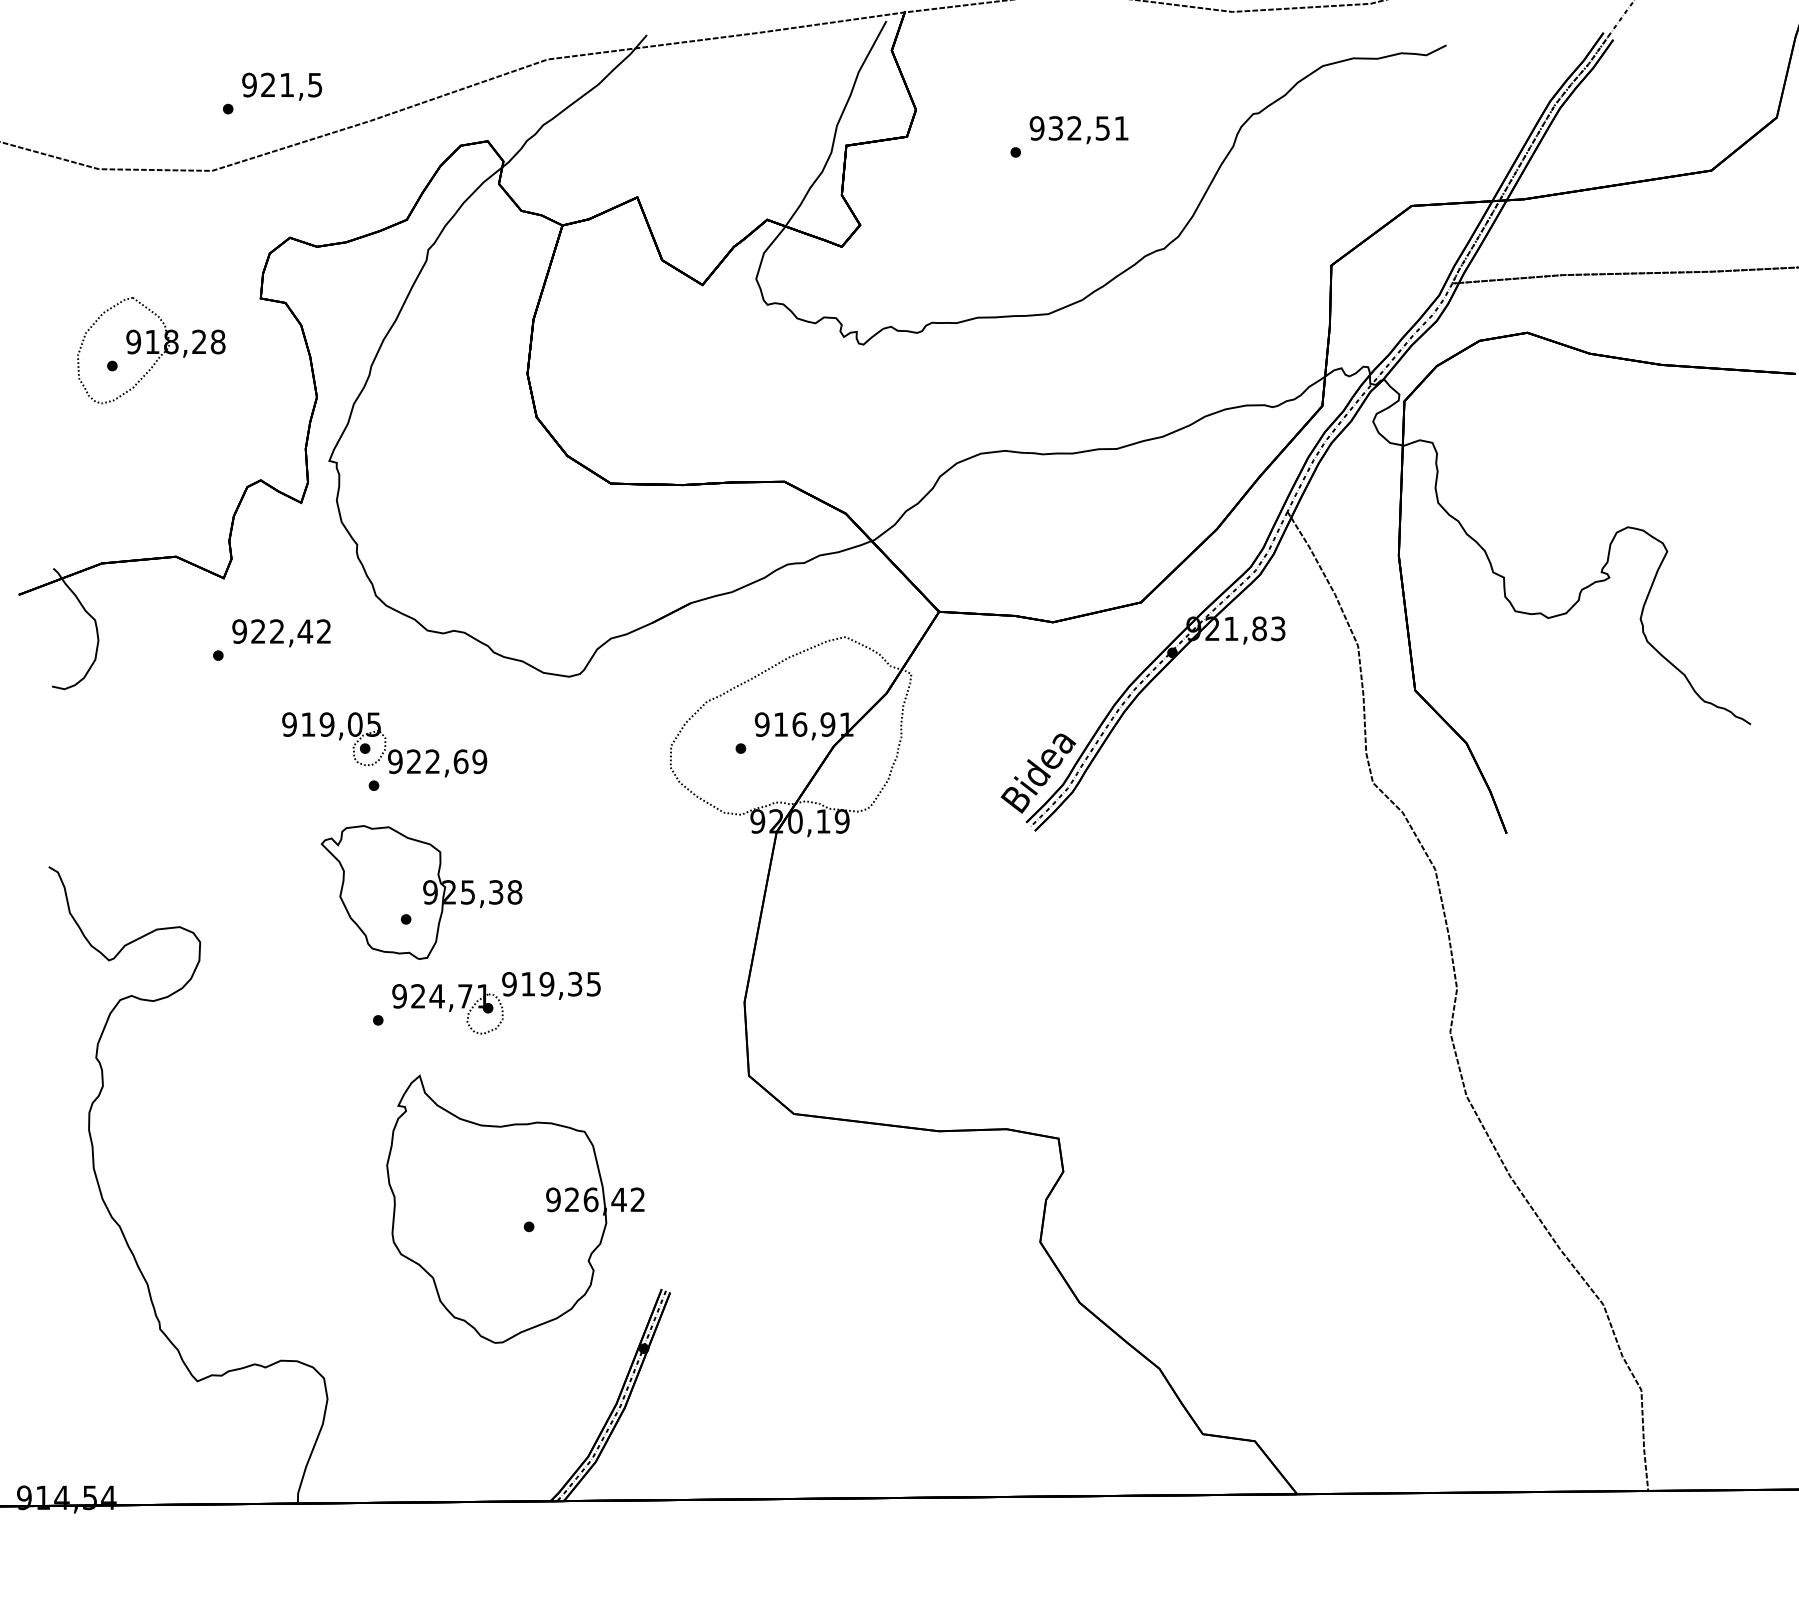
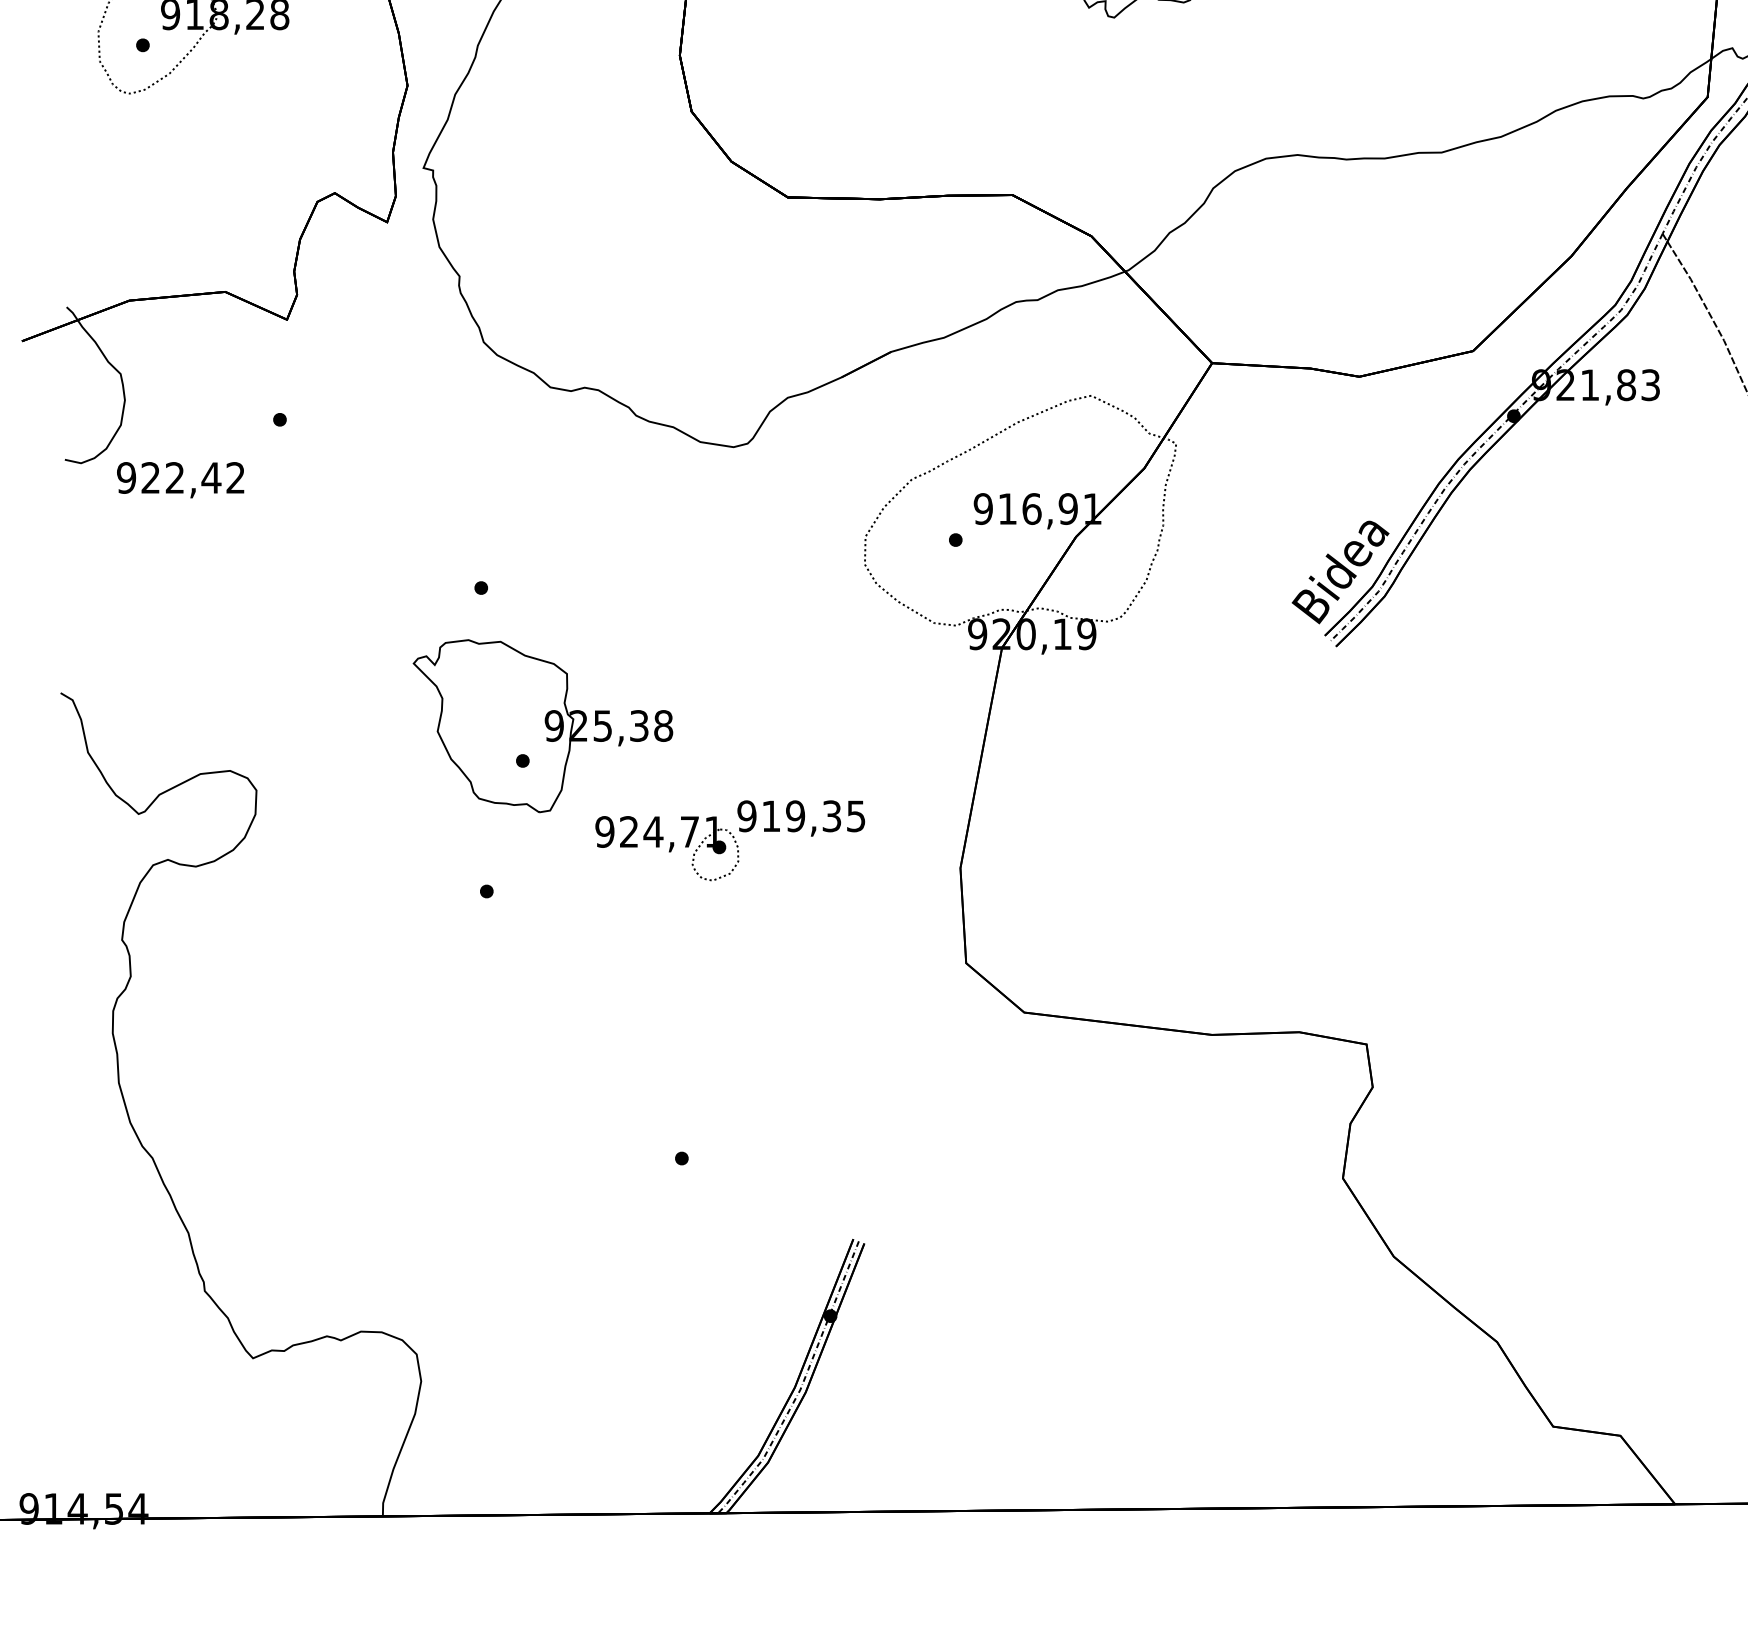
text: (281, 633) -> (180, 480), moved
part: (384, 744) -> (494, 534), removed
part: (496, 1002) -> (730, 839), moved
part: (515, 1208) -> (664, 1134), removed

